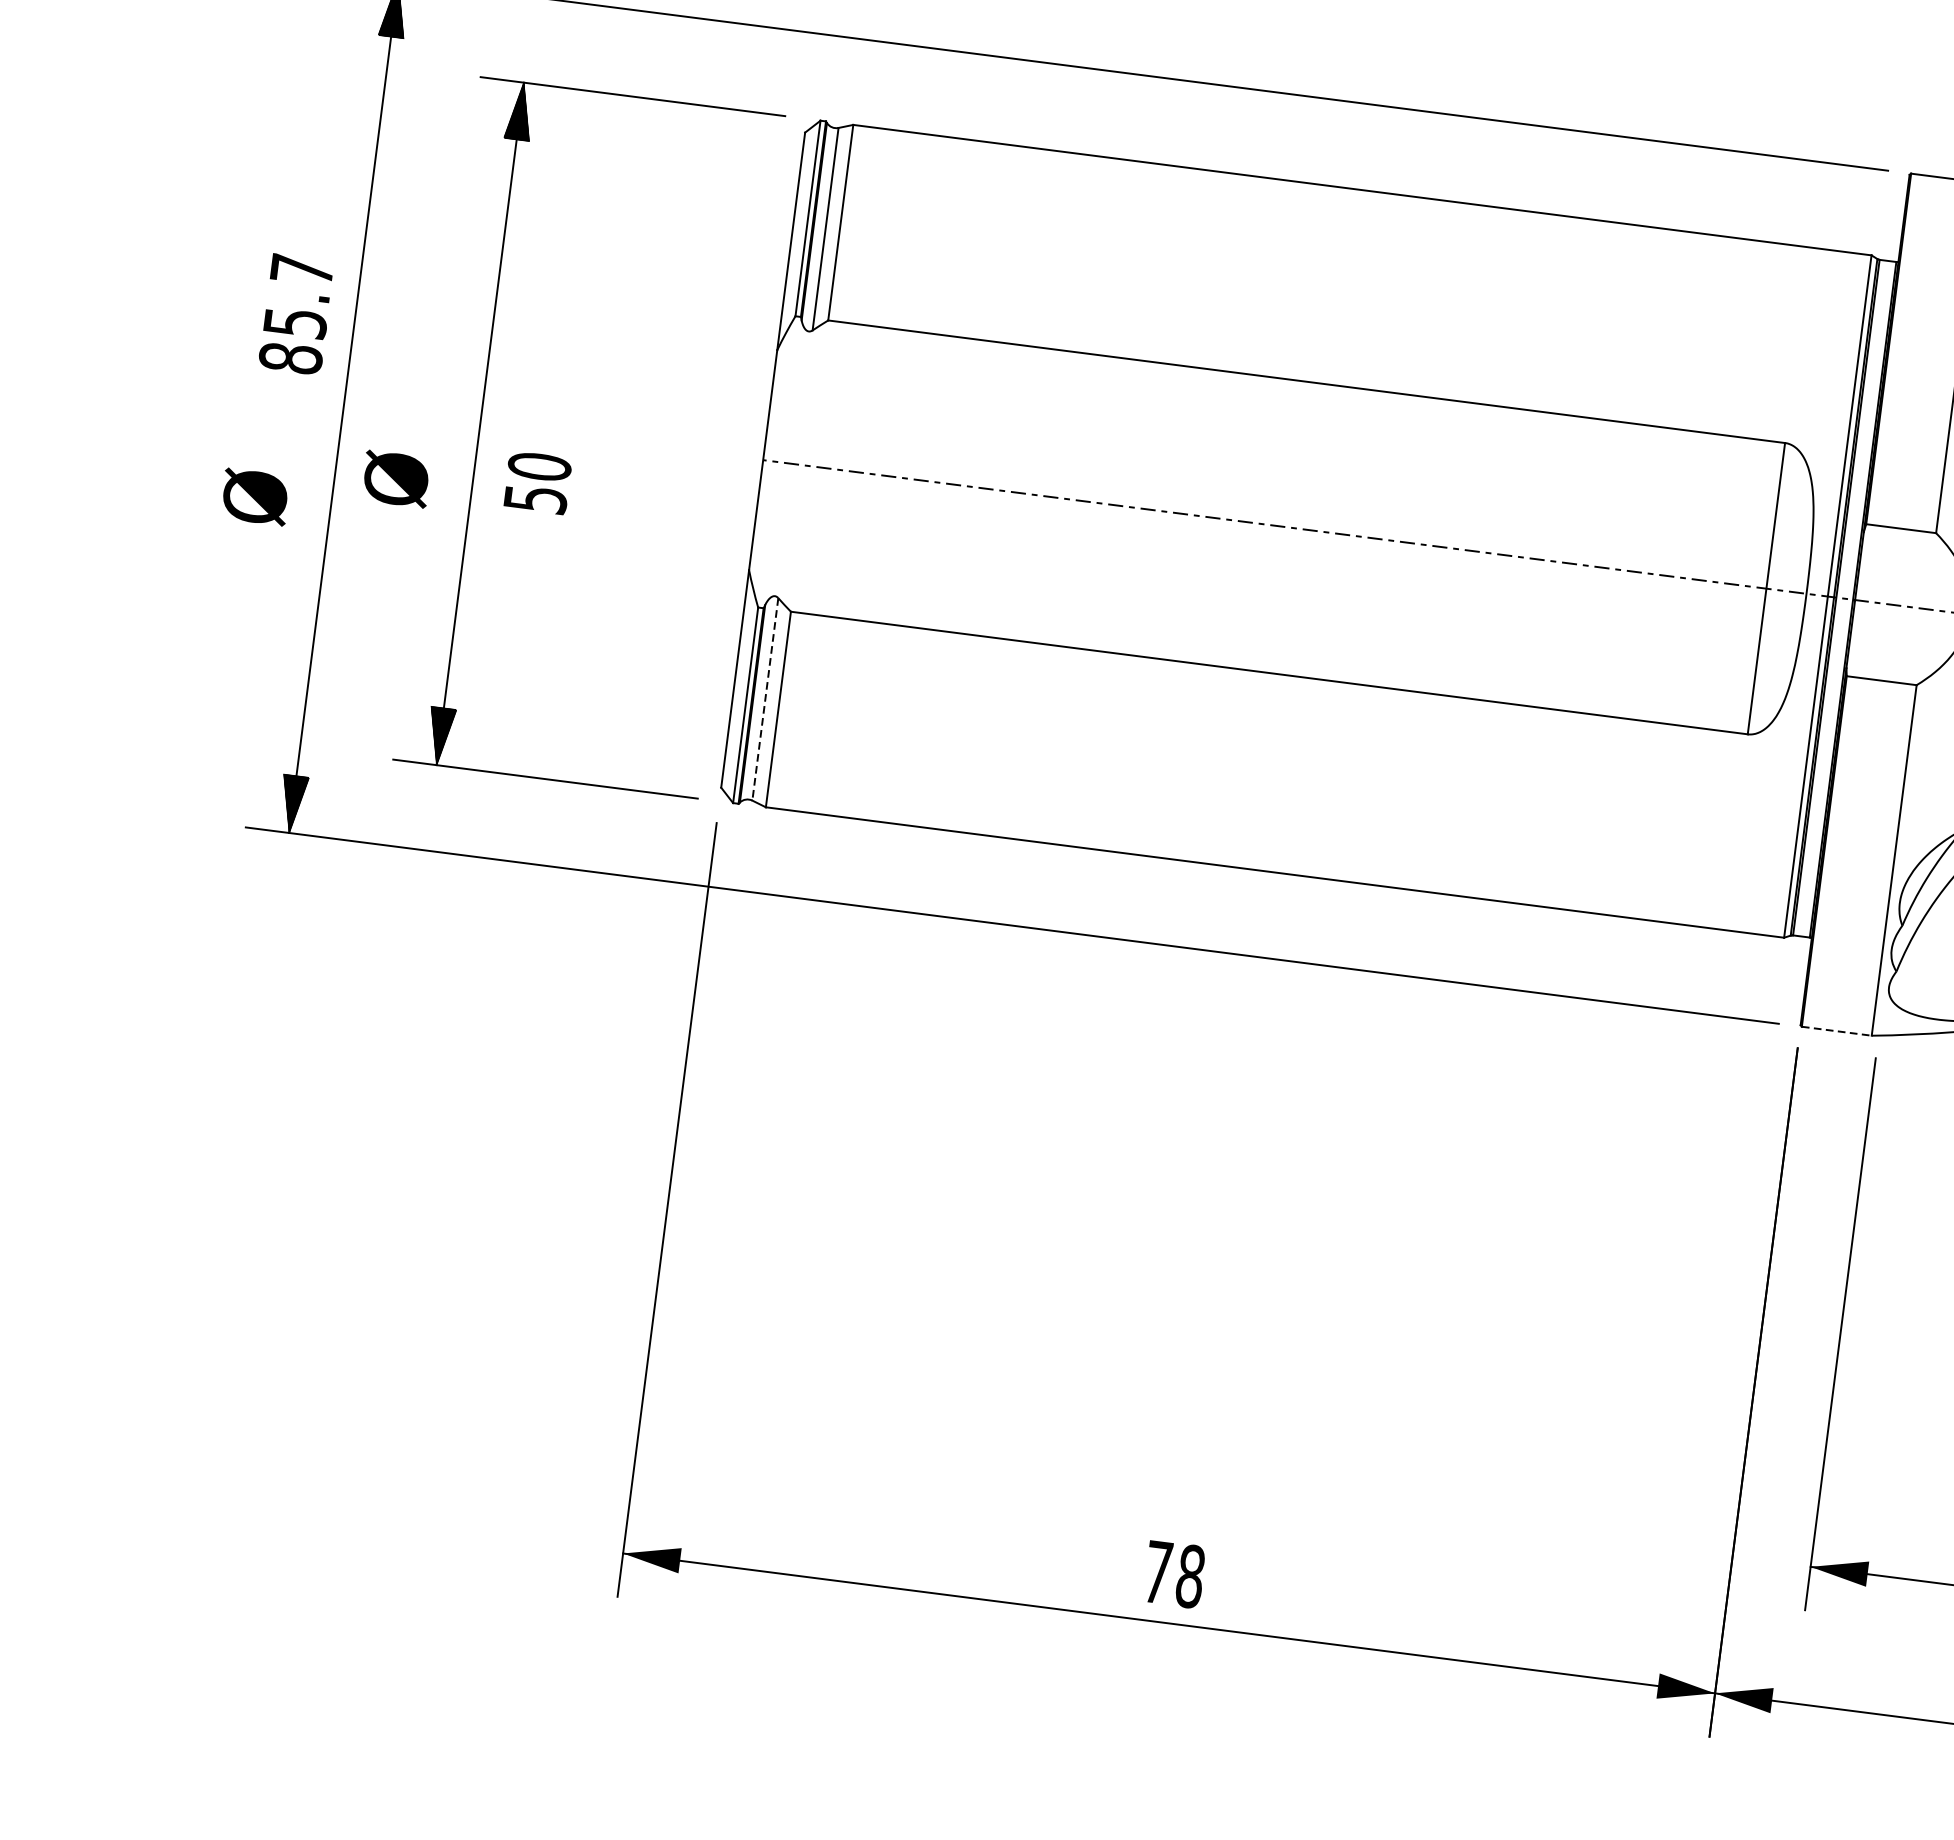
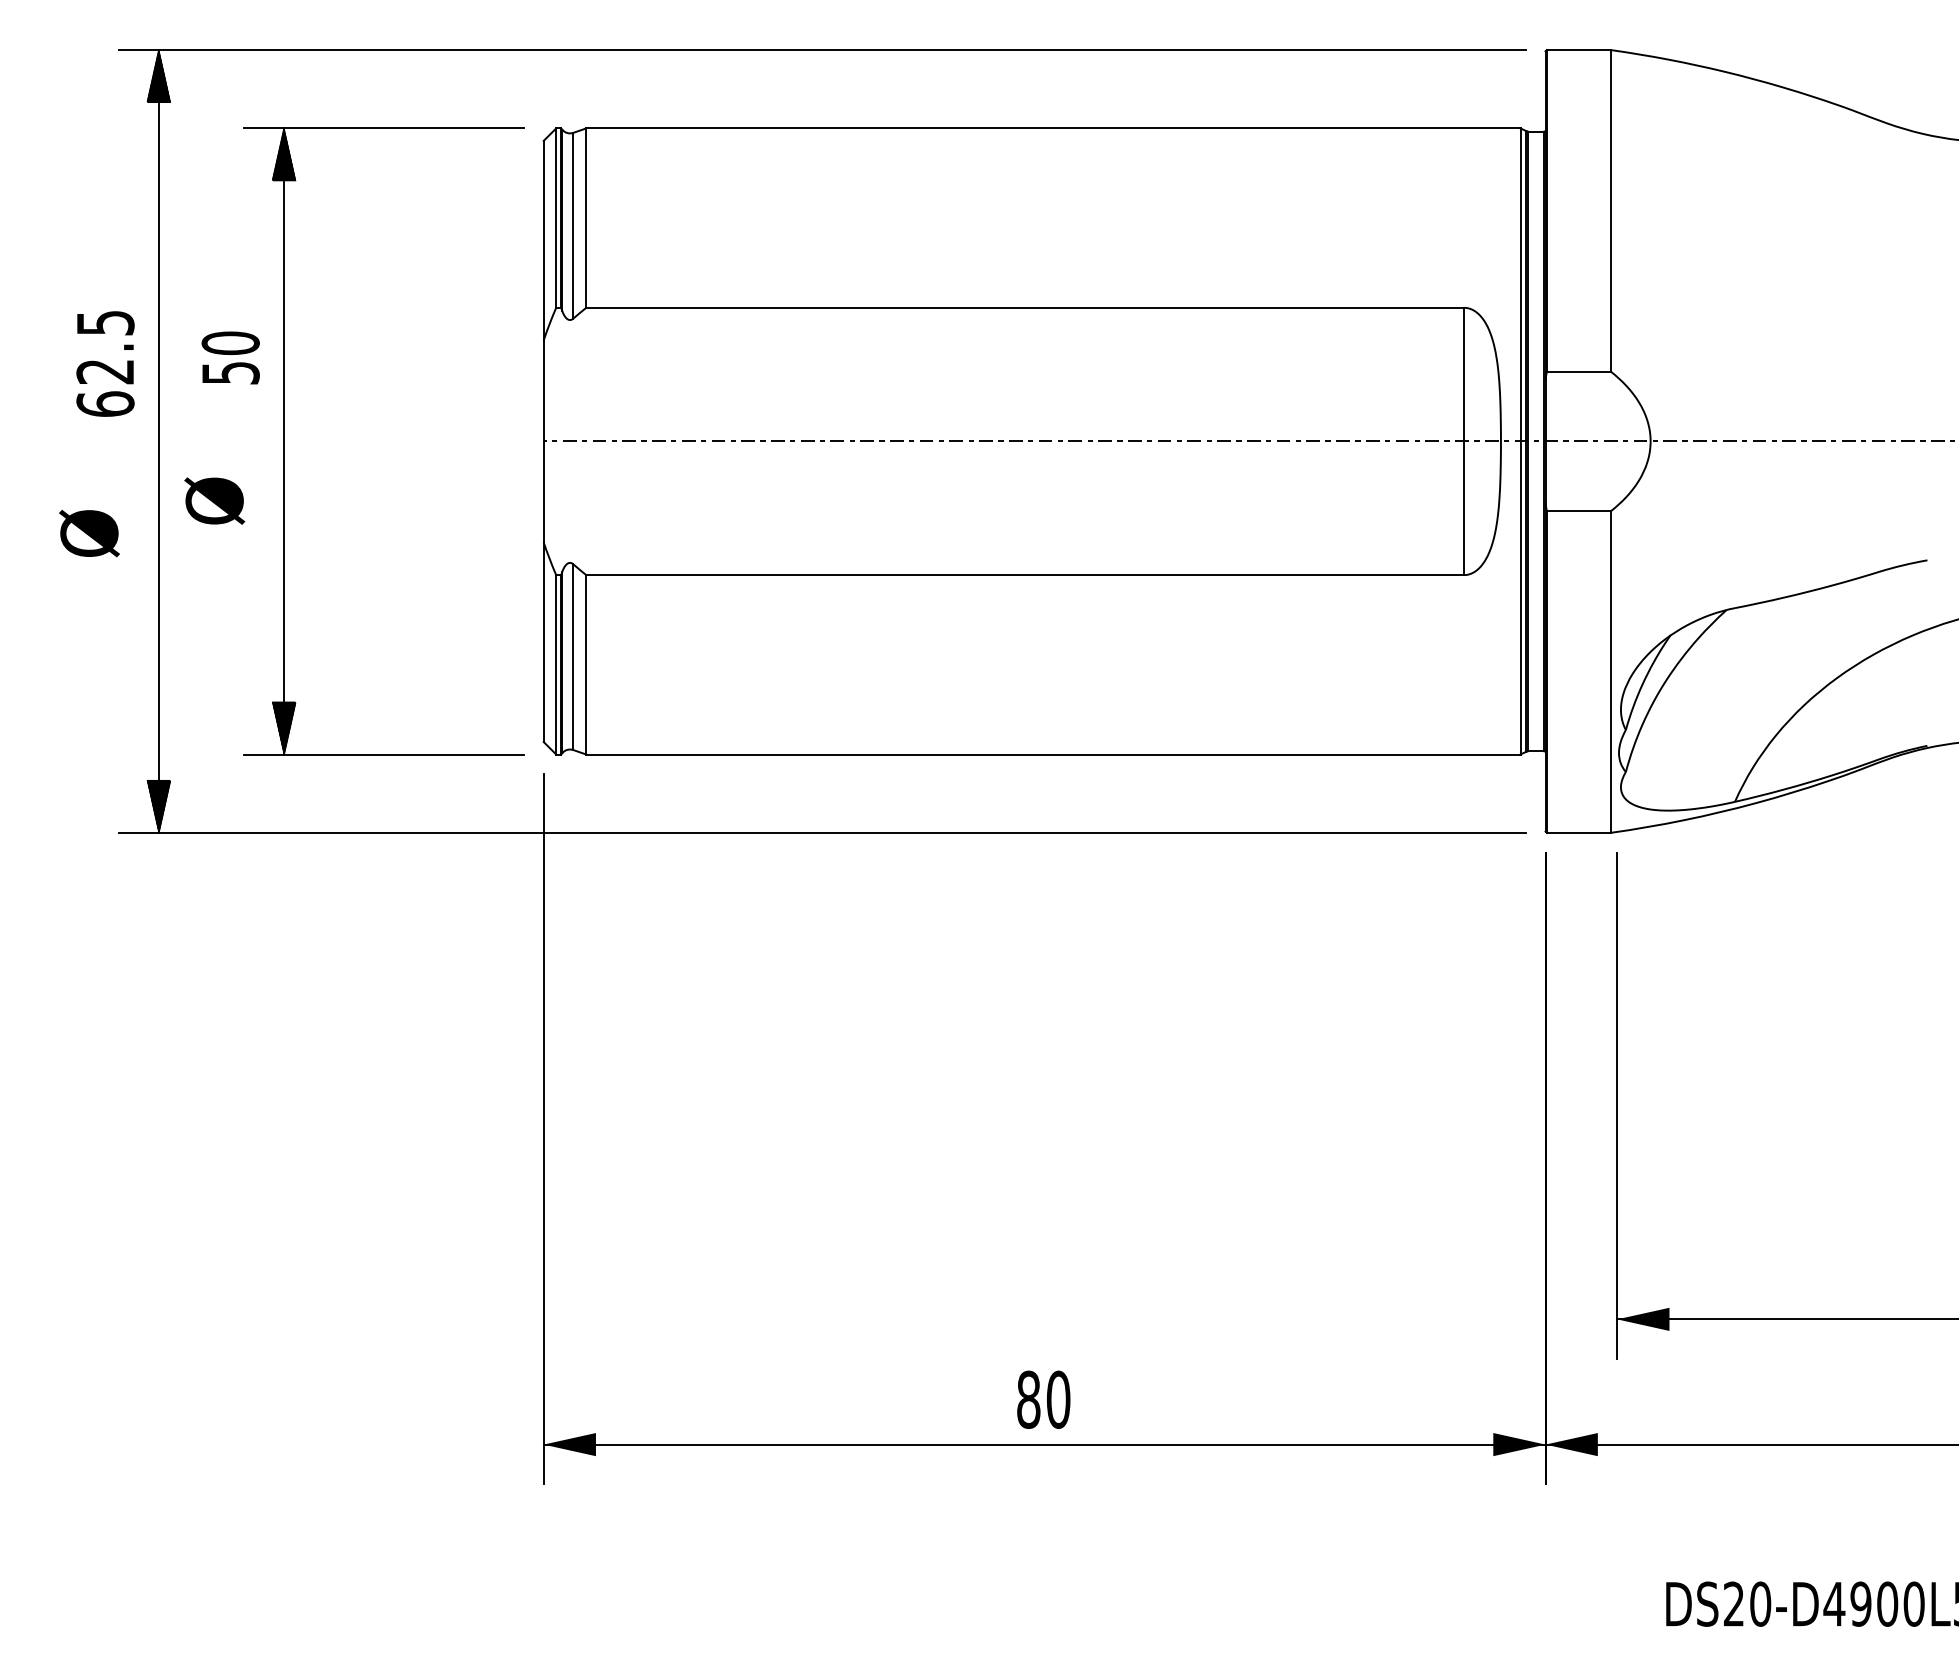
text: (296, 314) -> (105, 363), 85.7 -> 62.5
text: (537, 482) -> (230, 357), moved
line: (765, 699) -> (573, 657), dashed -> solid
line: (1837, 1030) -> (1579, 832), dashed -> solid
text: (1174, 1574) -> (1043, 1399), 78 -> 80

